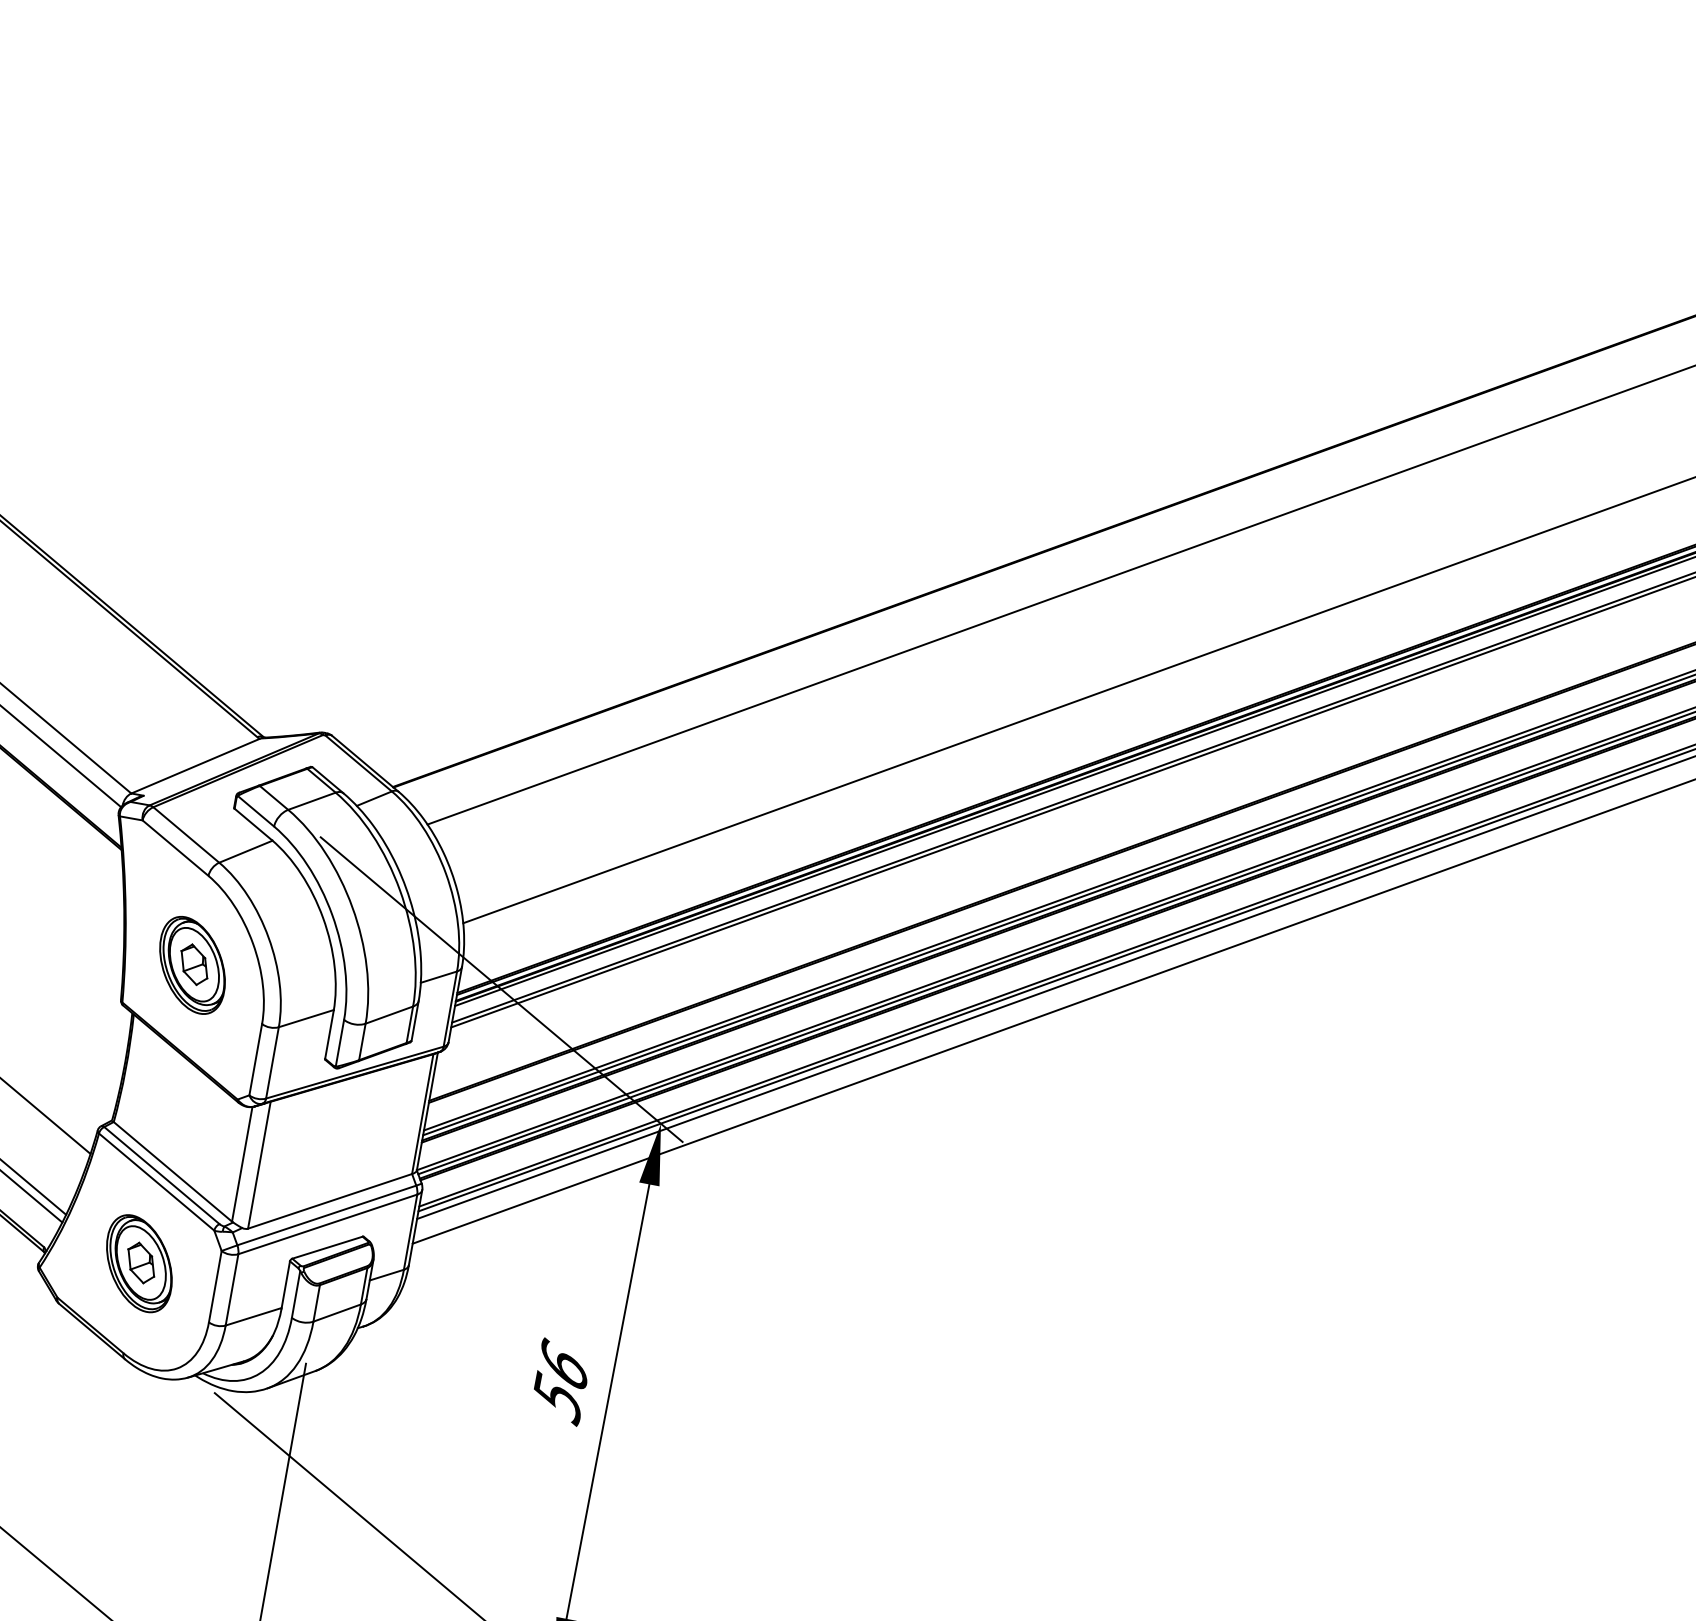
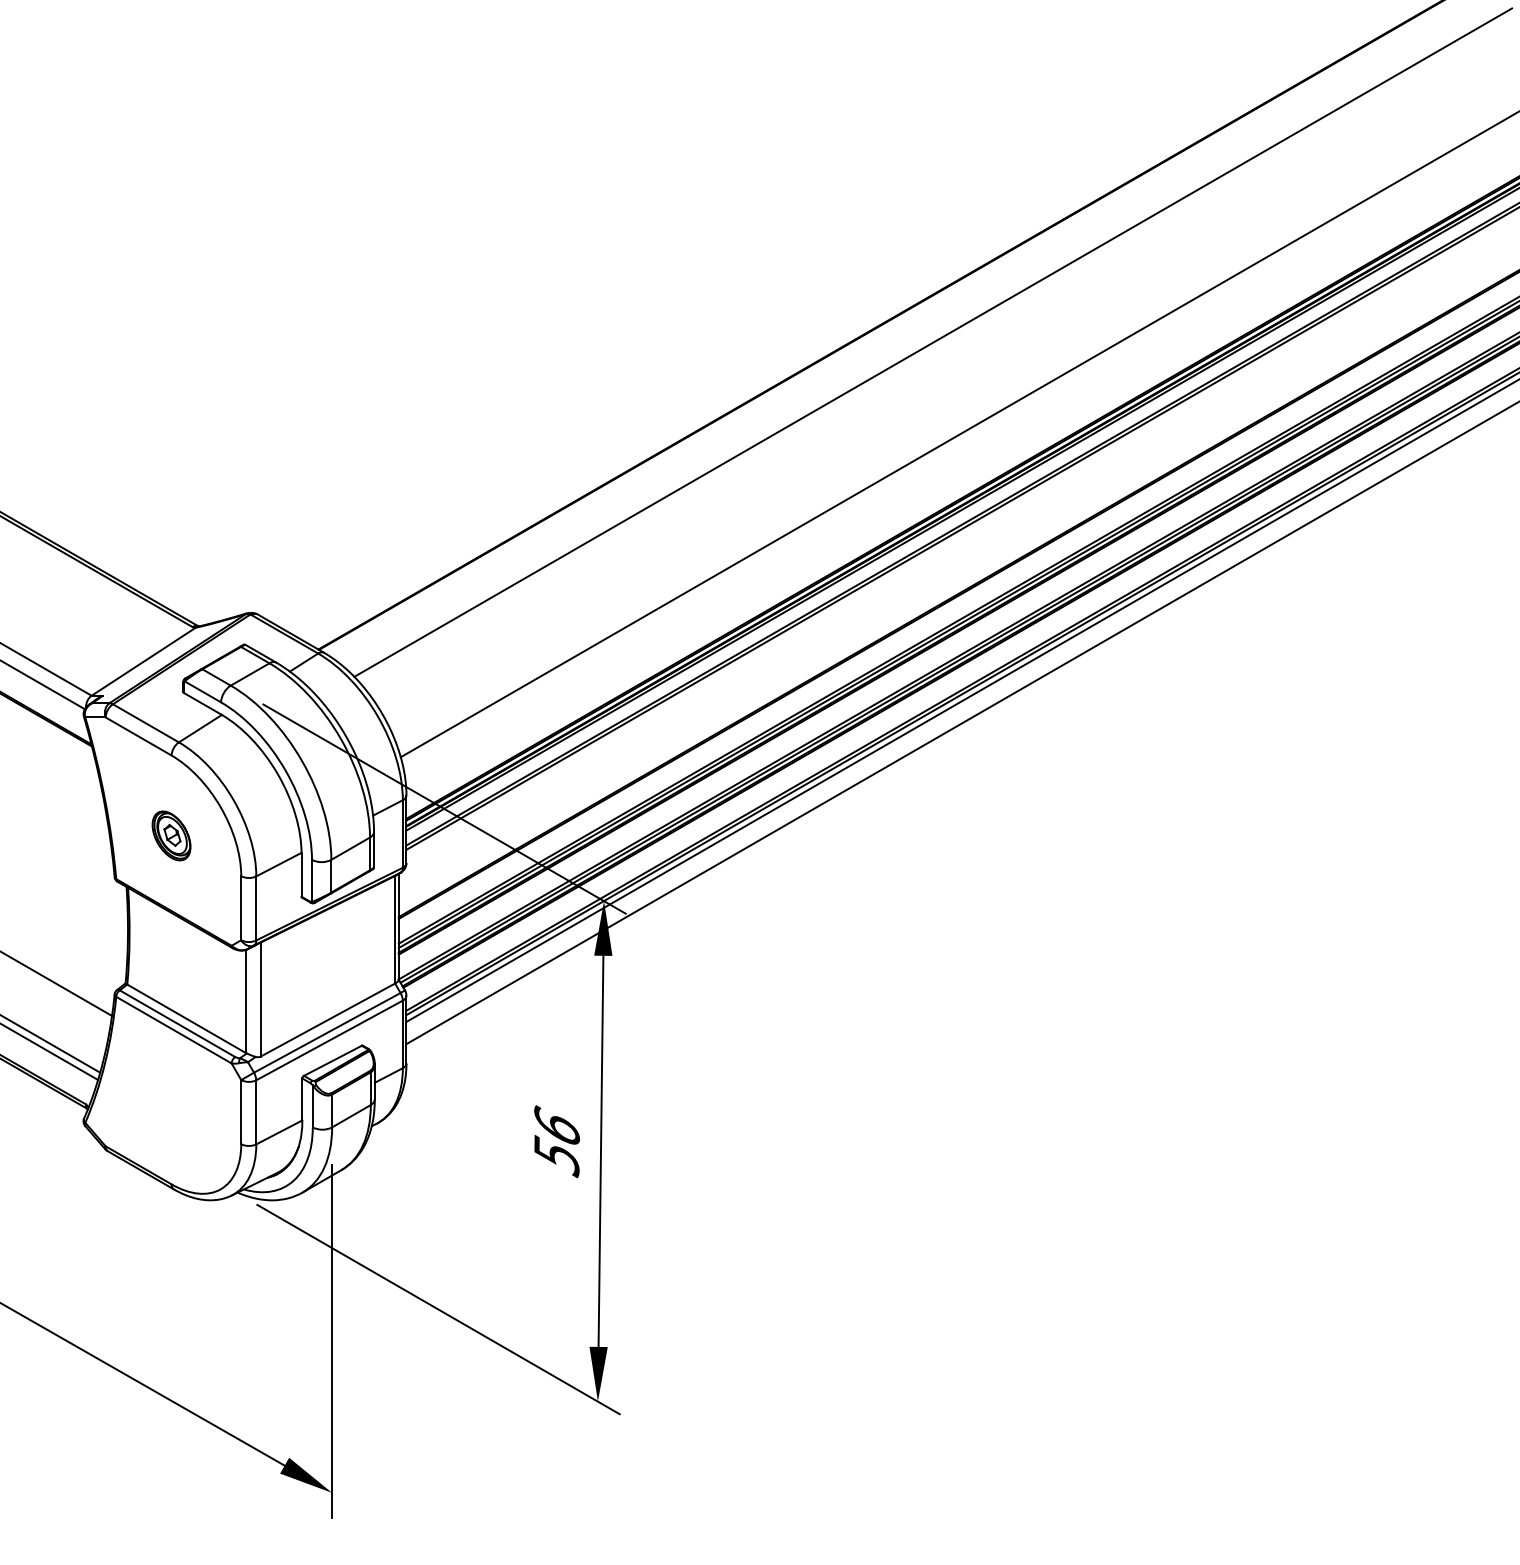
part: (192, 964) -> (171, 835), size x0.6
part: (139, 1263) -> (171, 1103), removed

